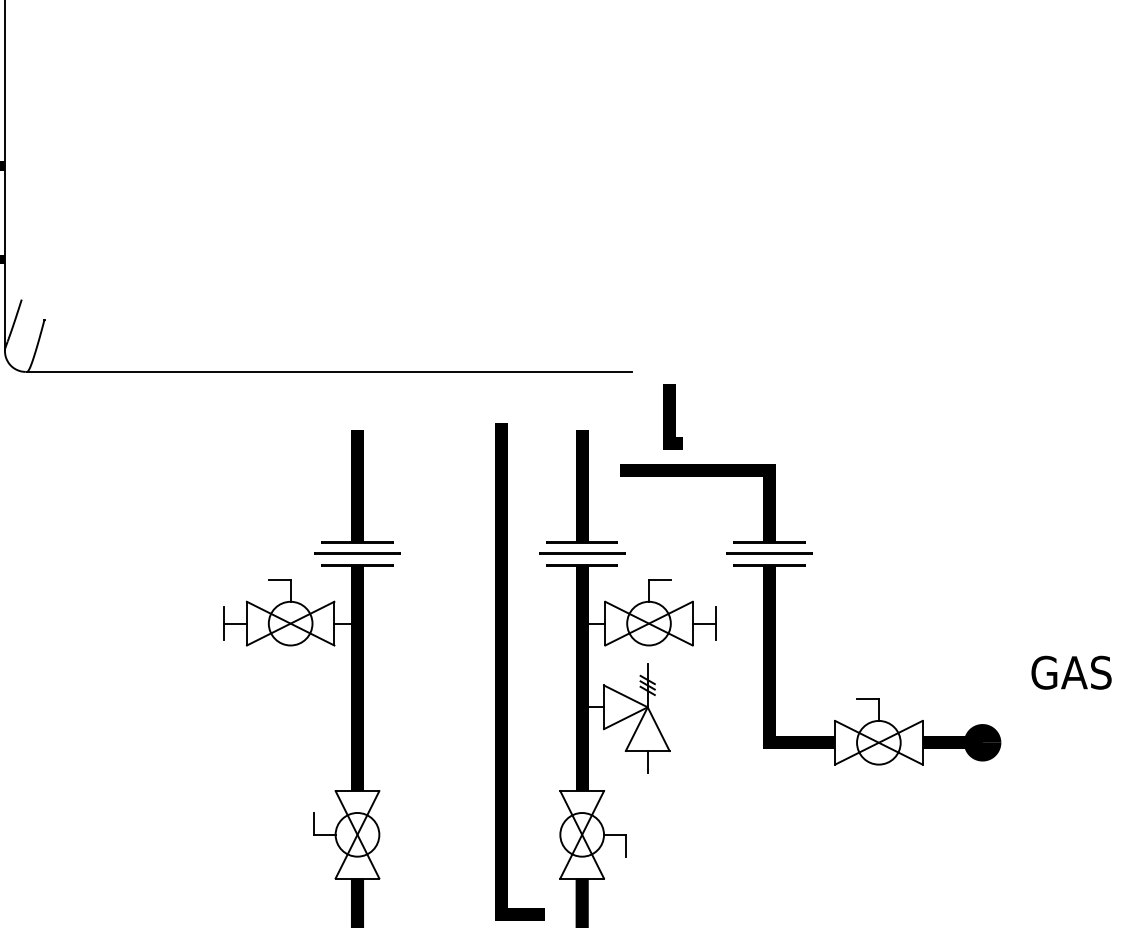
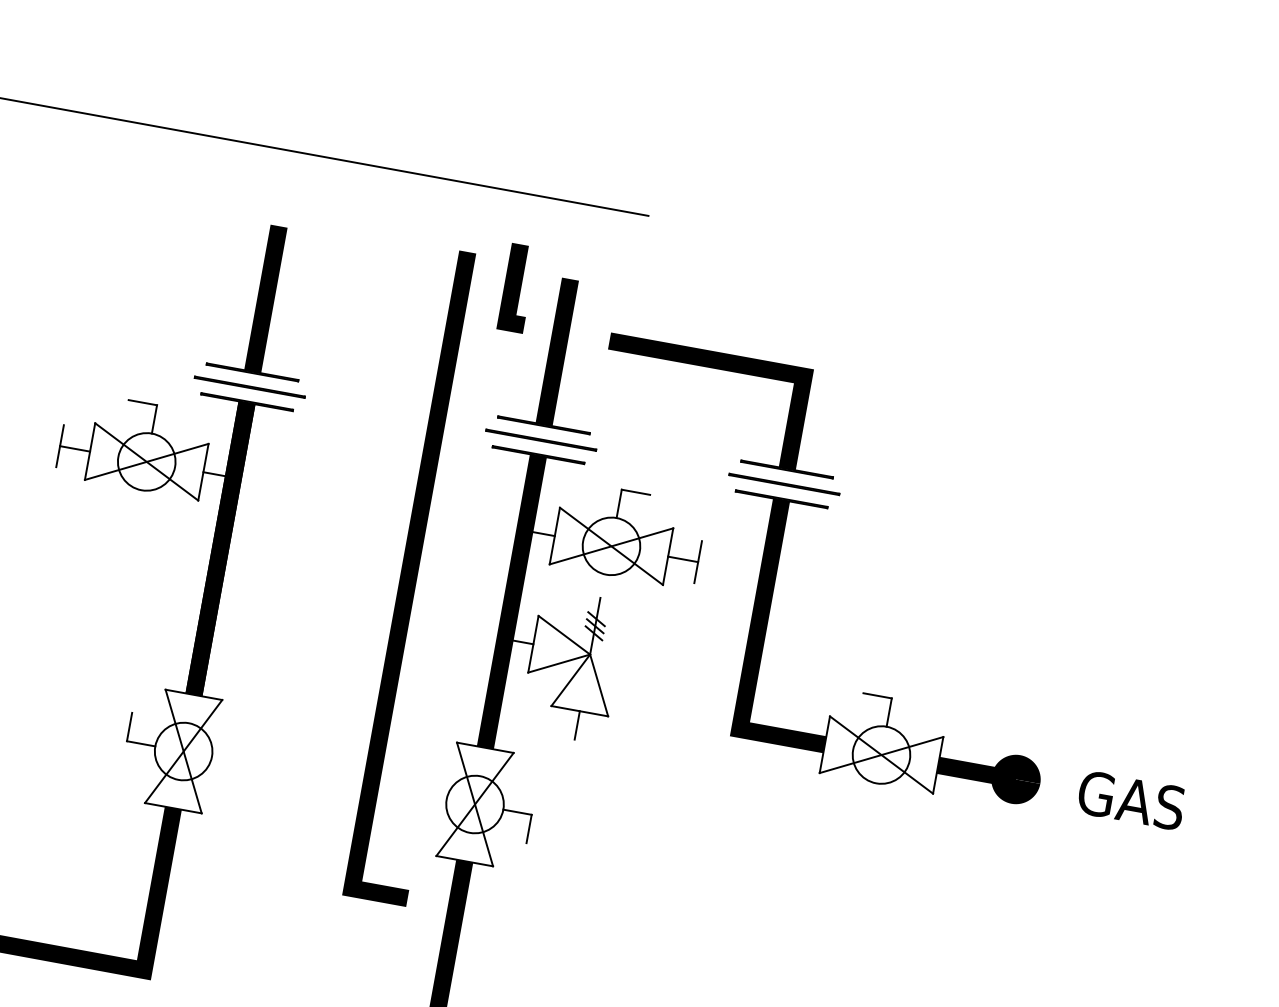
line: (672, 416) -> (517, 287), moved
text: (1071, 672) -> (1131, 800), moved

